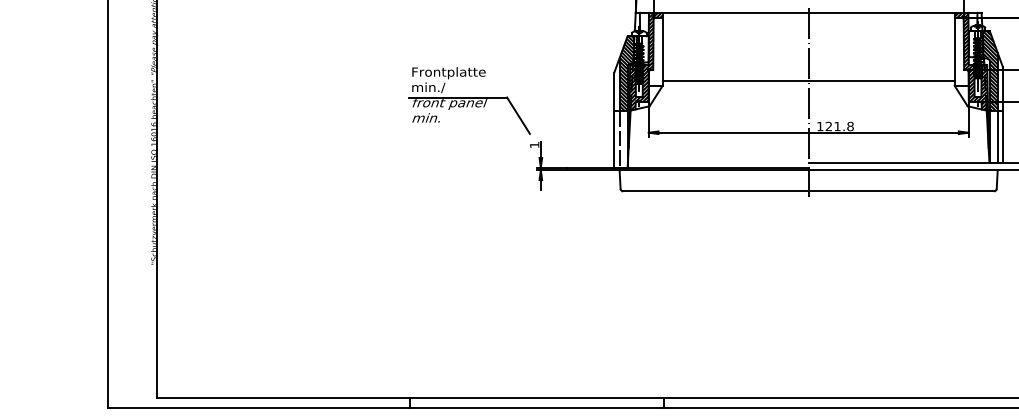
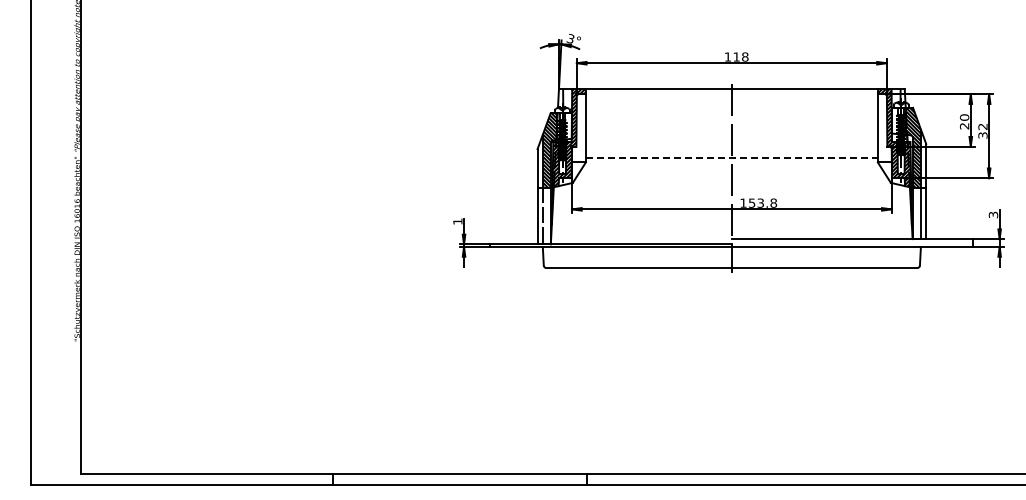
line: (809, 80) -> (732, 157), solid -> dashed
part: (469, 100) -> (392, 177), removed
text: (832, 125) -> (755, 202), 121.8 -> 153.8

